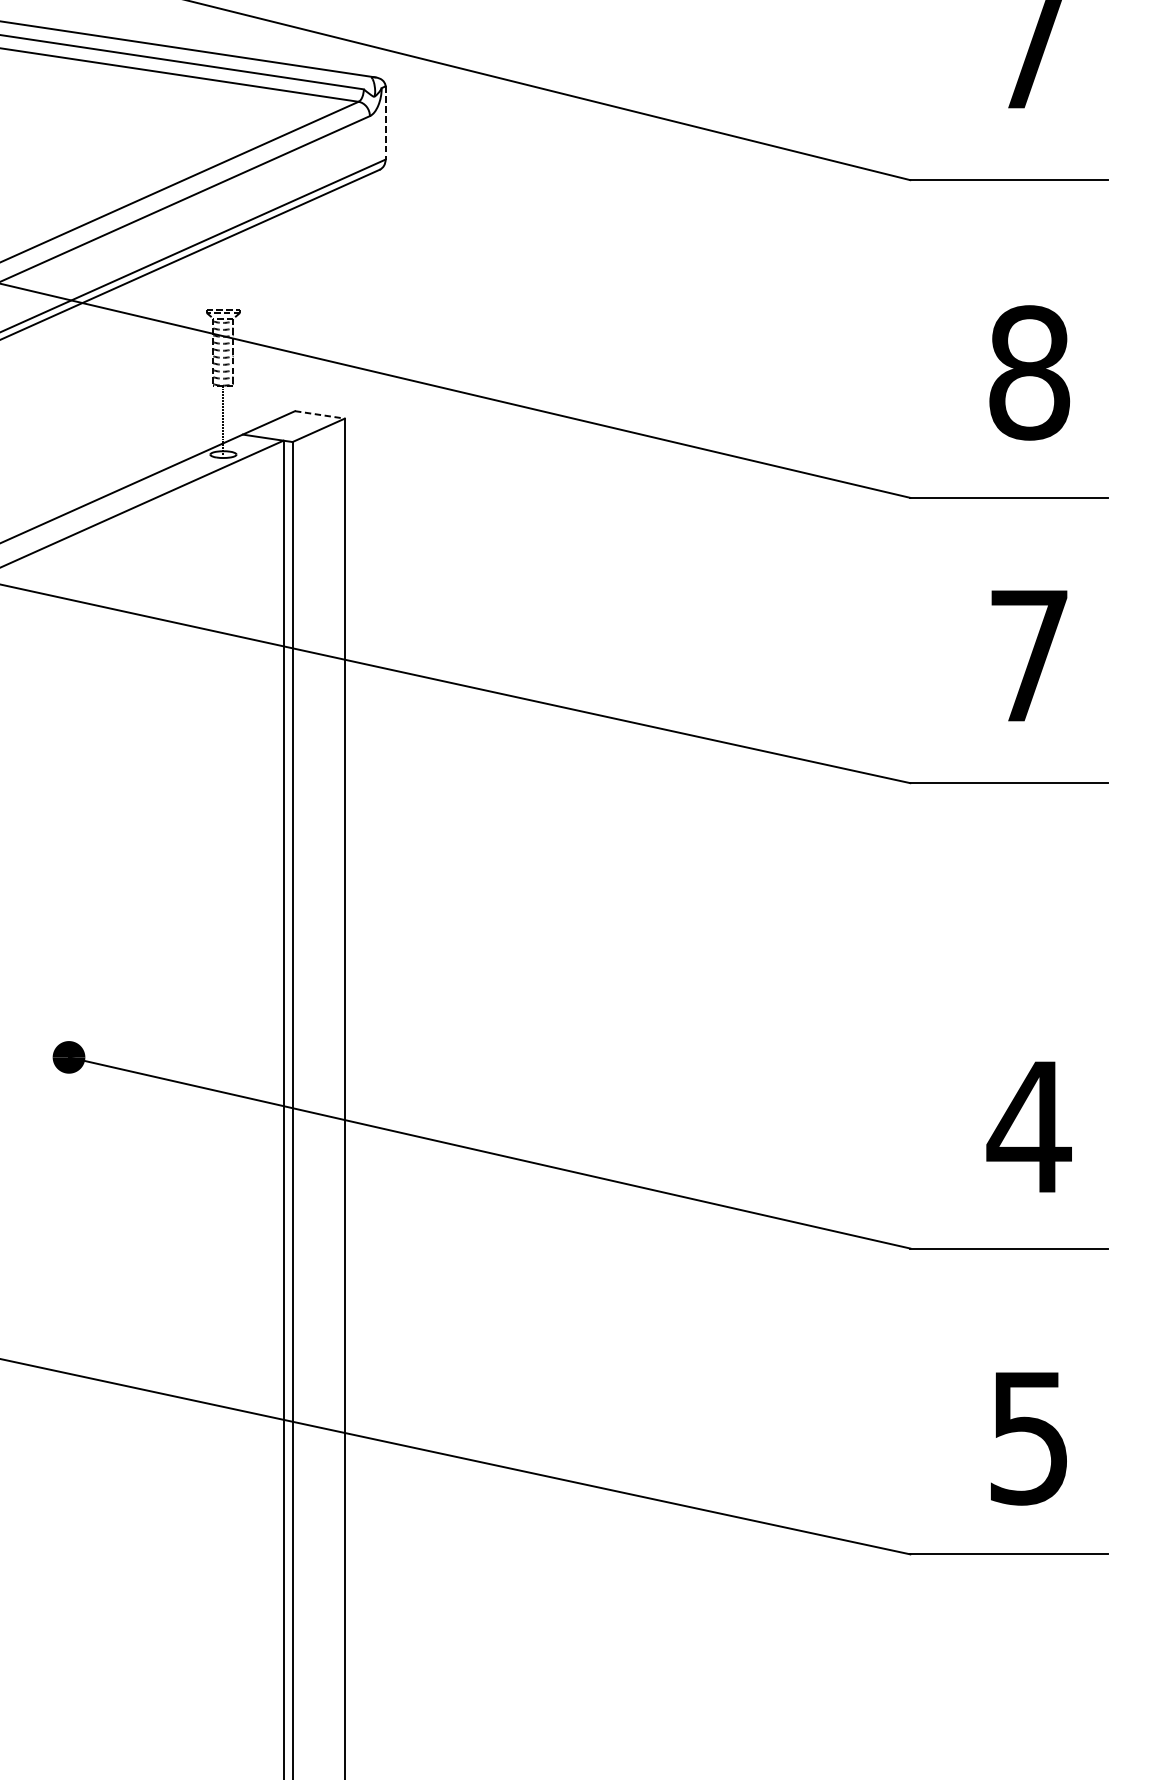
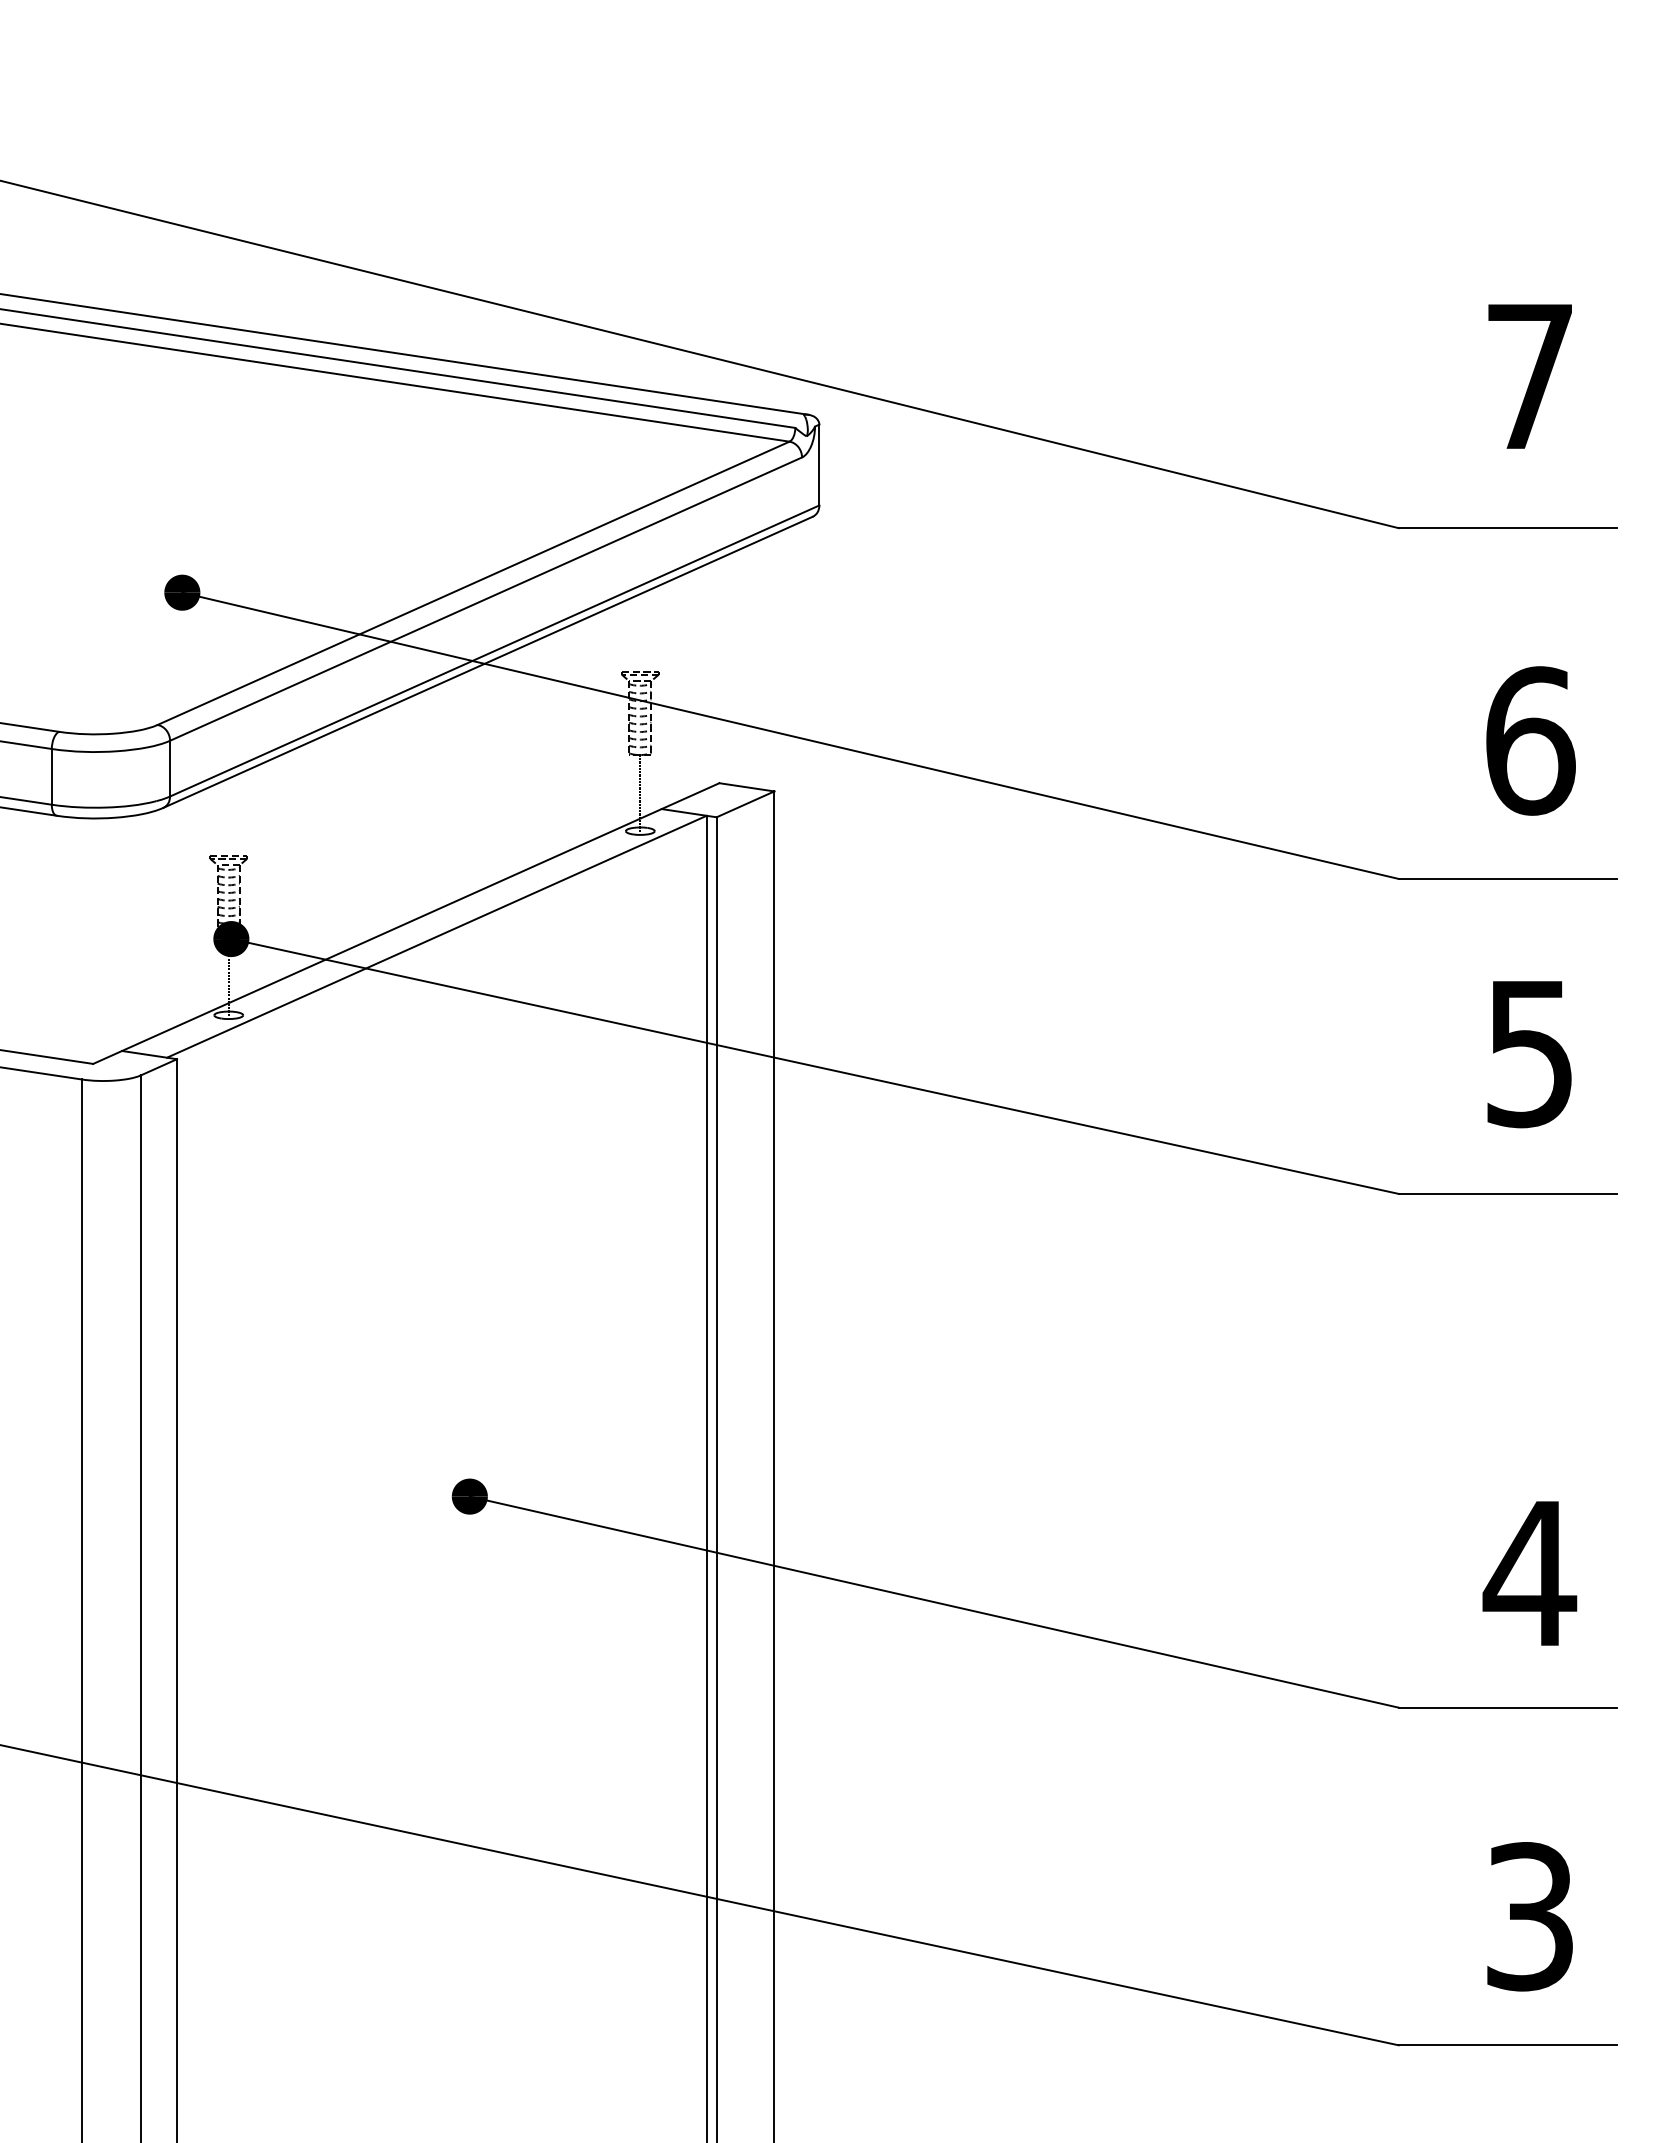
line: (385, 123) -> (819, 465), dashed -> solid
text: (1029, 372) -> (1530, 740), 8 -> 6
line: (319, 415) -> (746, 787), dashed -> solid
text: (1028, 656) -> (1529, 1054), 7 -> 5
text: (1028, 1437) -> (1529, 1916), 5 -> 3

